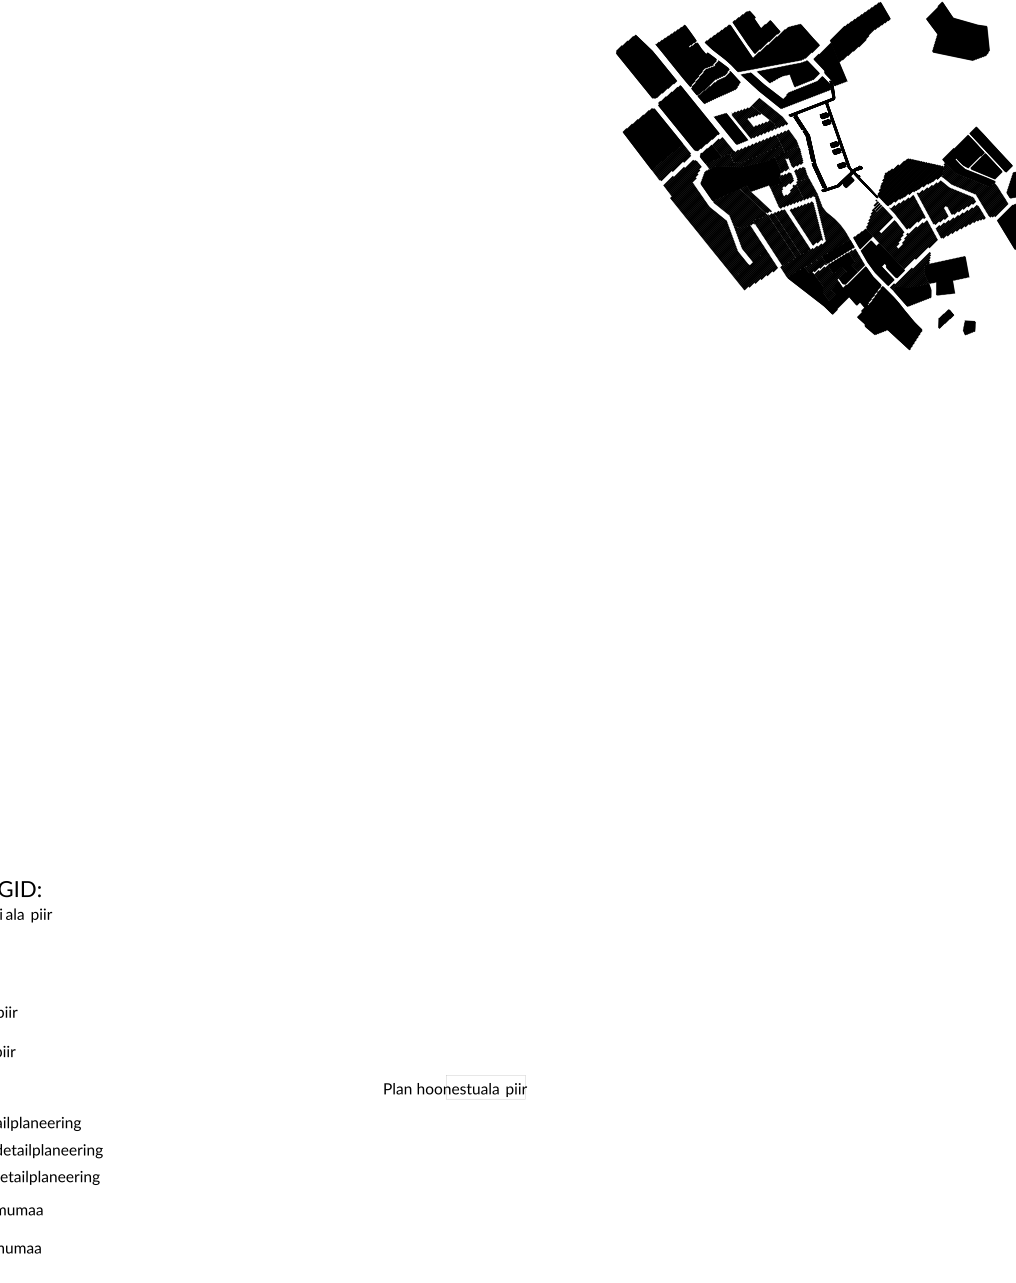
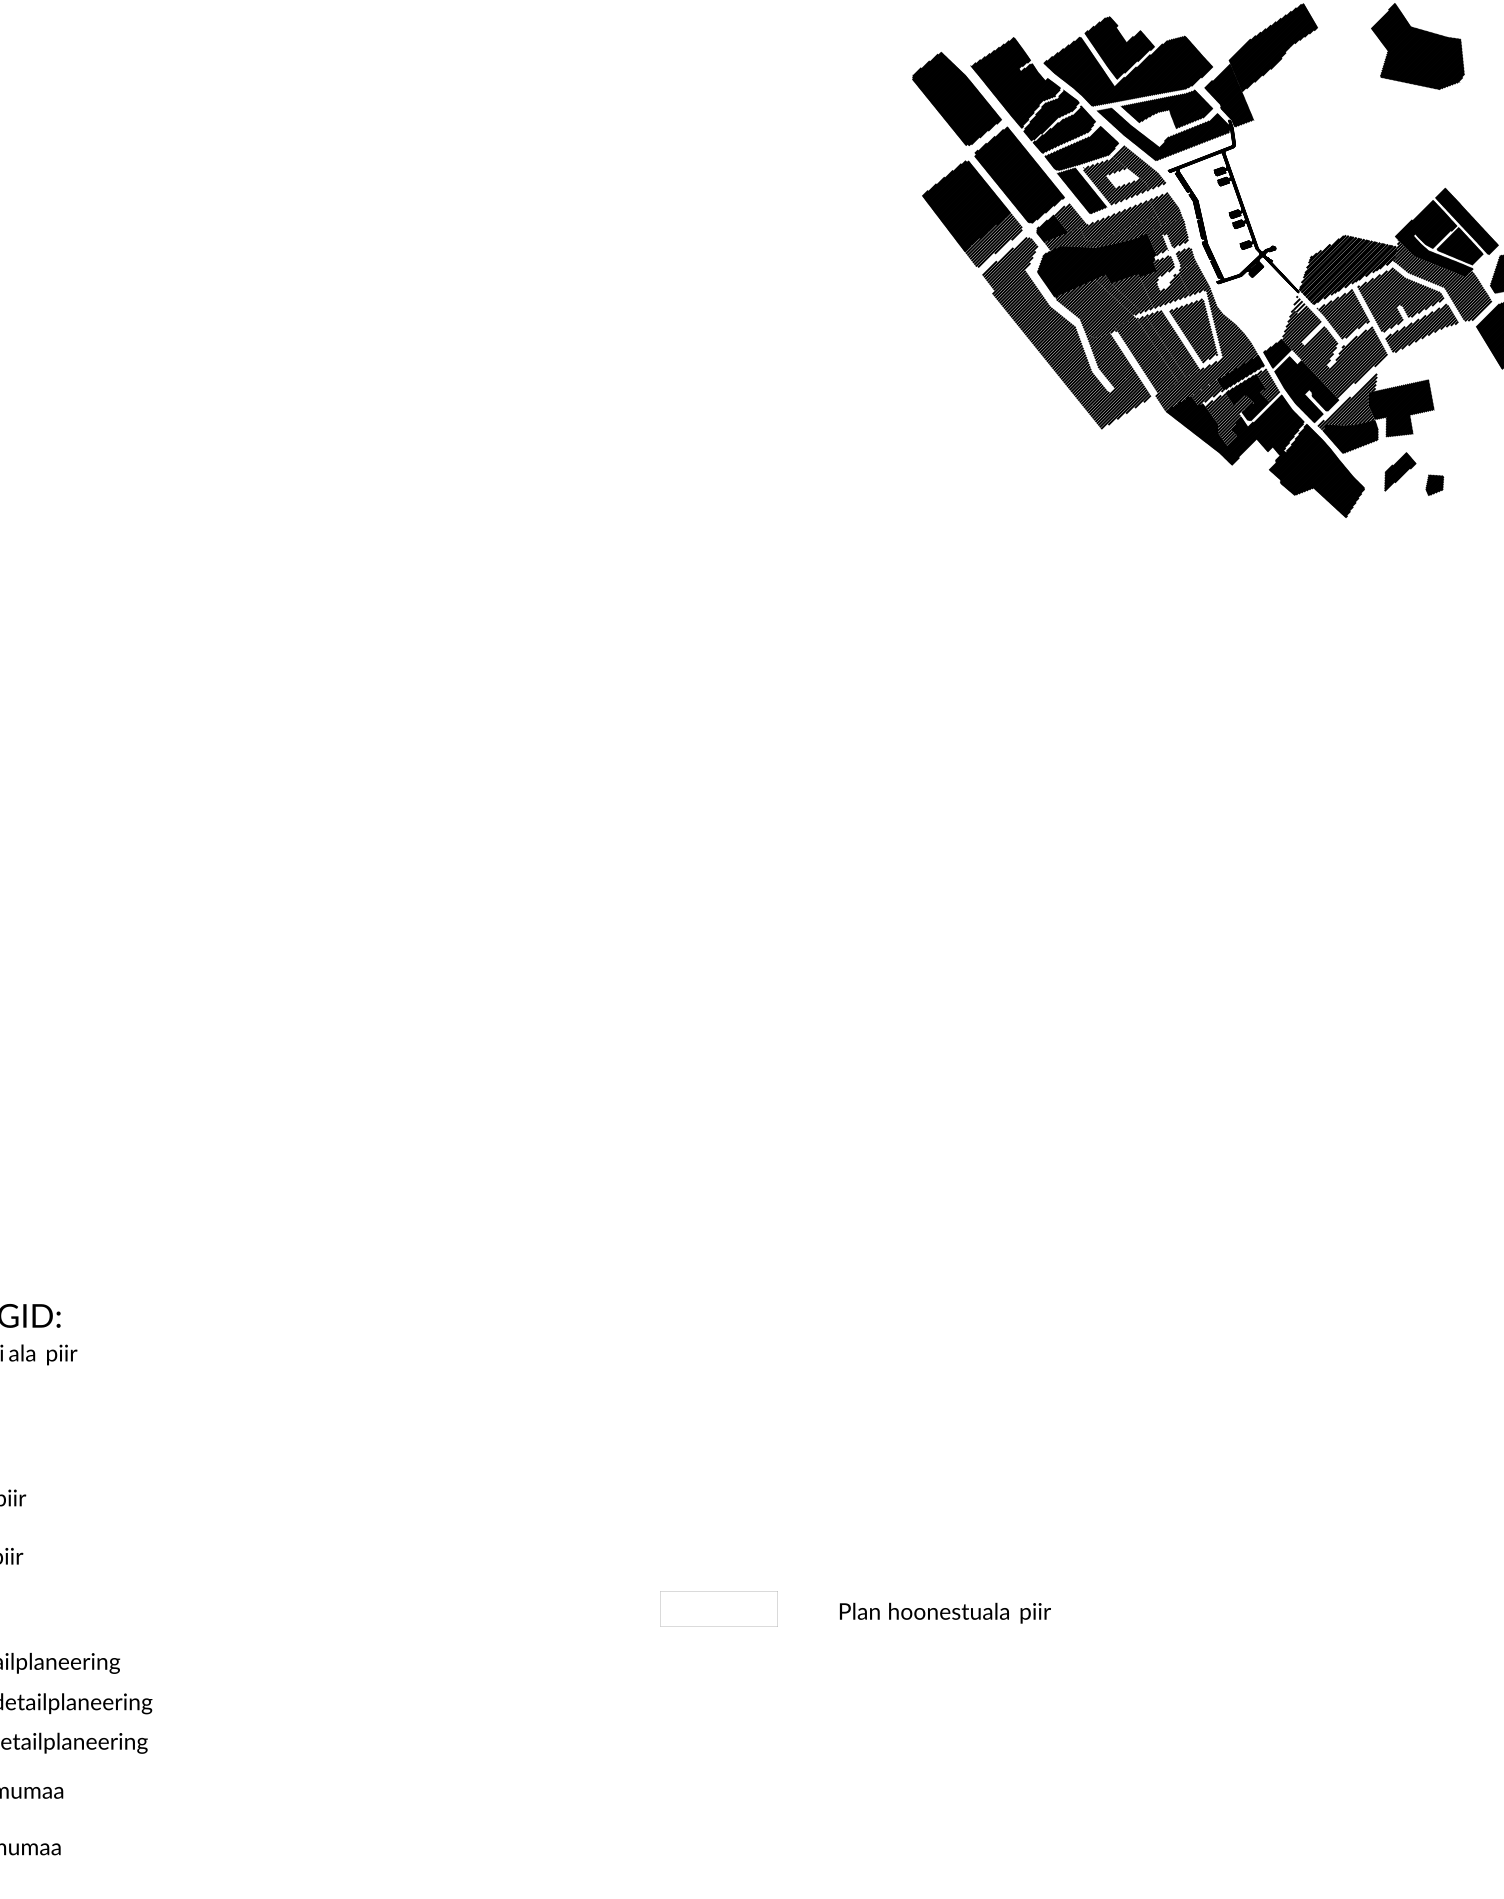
hatch: (730, 100) -> (1081, 148), added
hatch: (764, 197) -> (1131, 292), added
part: (946, 318) -> (1400, 471), size x1.43
text: (455, 1089) -> (945, 1612), moved

